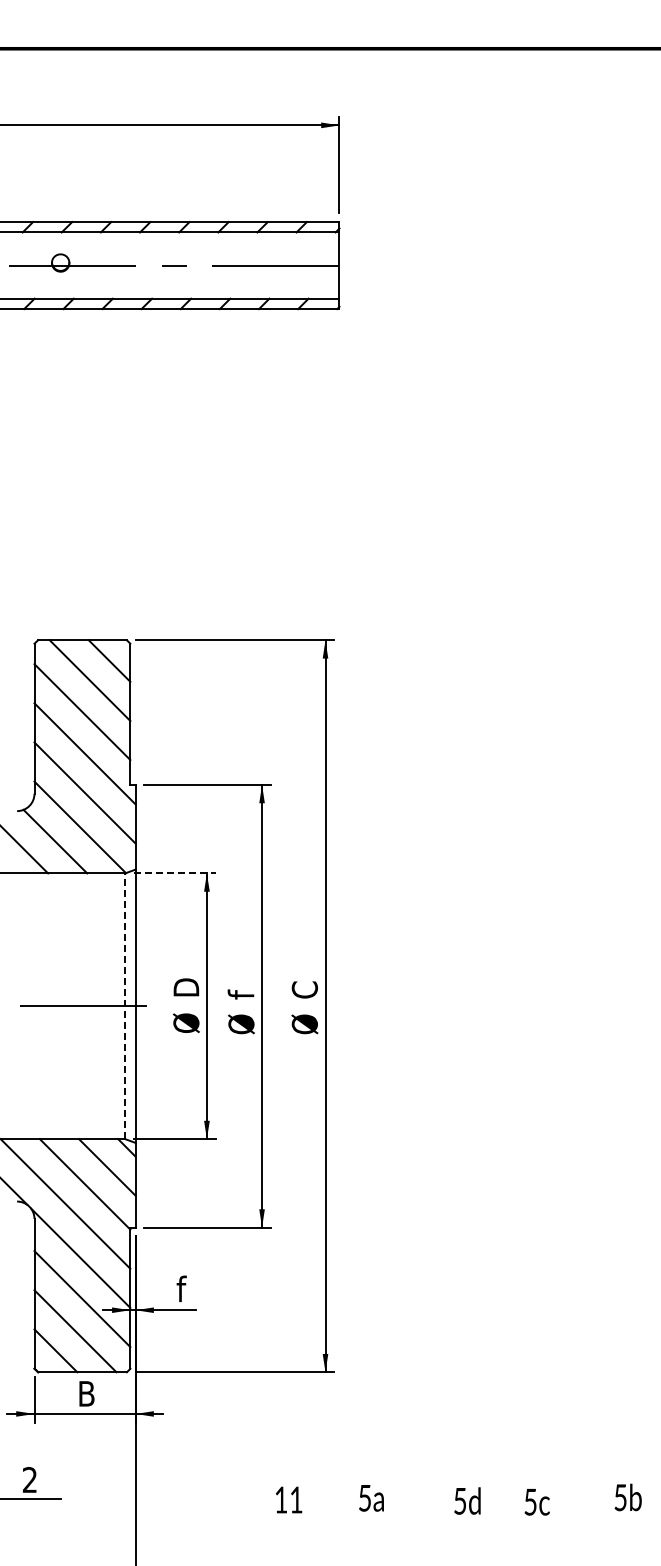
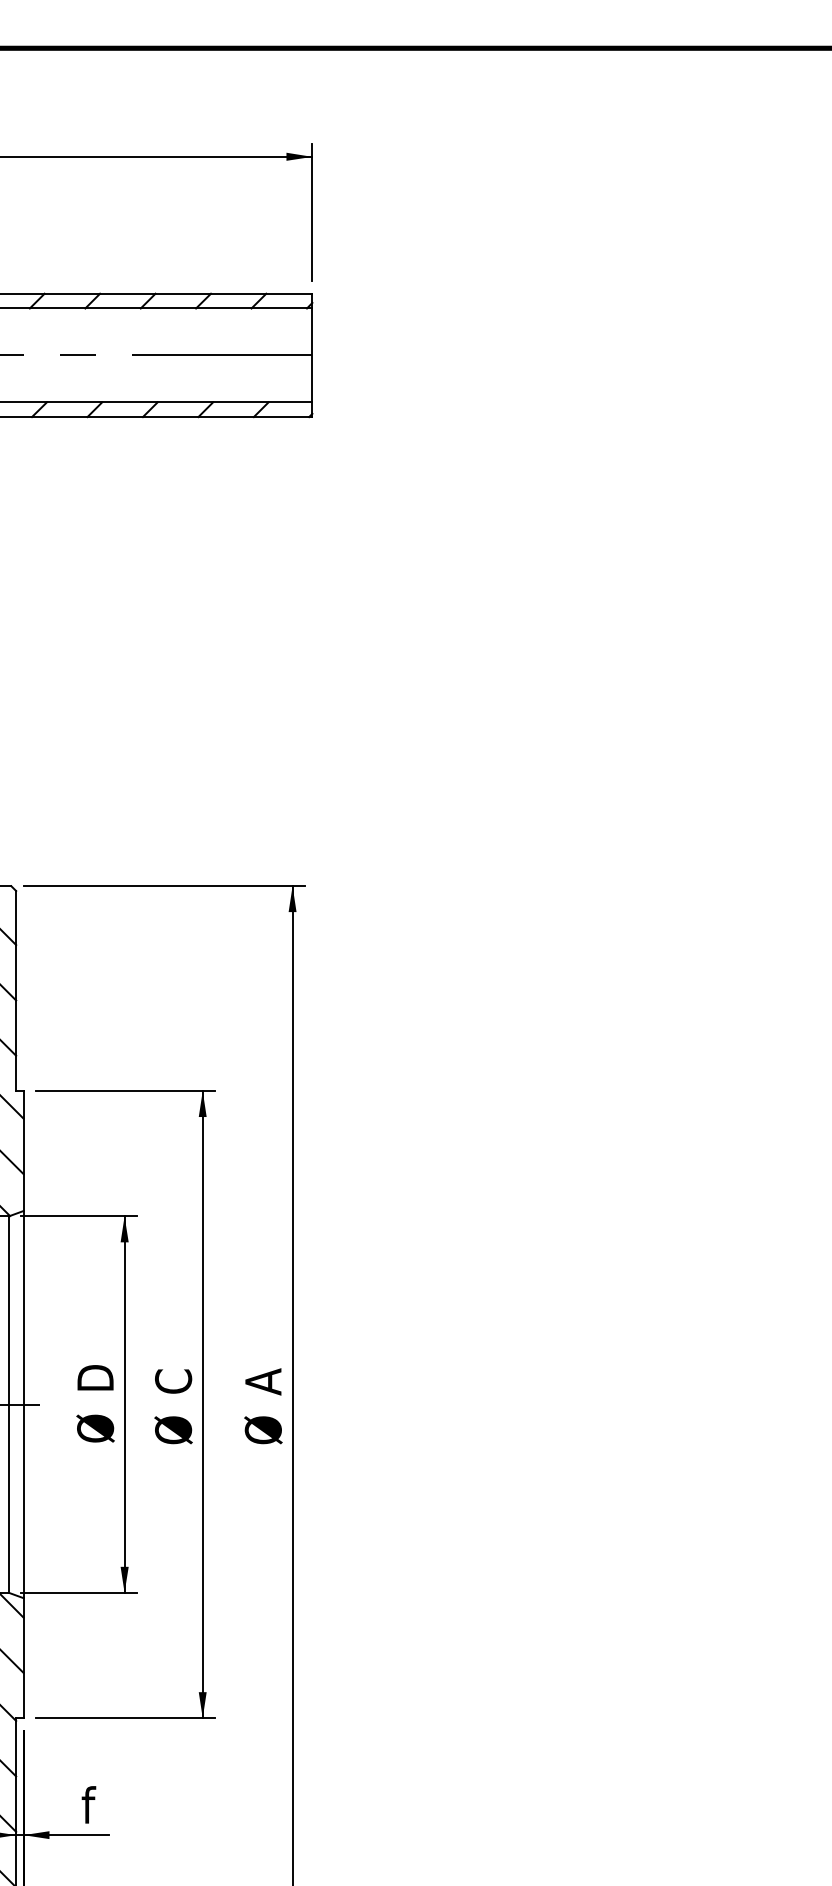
line: (174, 873) -> (78, 1216), dashed -> solid
text: (304, 989) -> (262, 1380), C -> A
text: (240, 990) -> (172, 1382), f -> C
line: (125, 1006) -> (9, 1404), dashed -> solid

